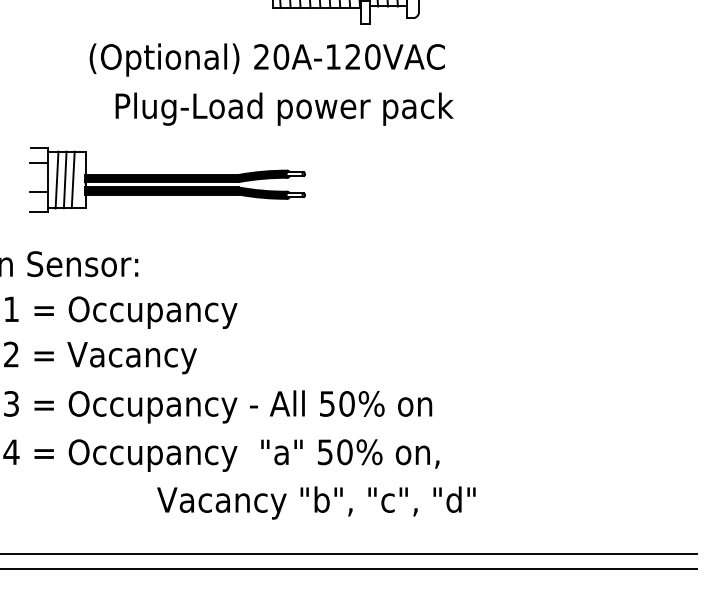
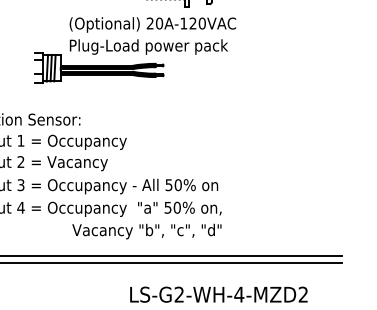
text: (266, 58) -> (152, 24), moved
part: (168, 178) -> (99, 67), moved
text: (315, 502) -> (146, 231), moved

